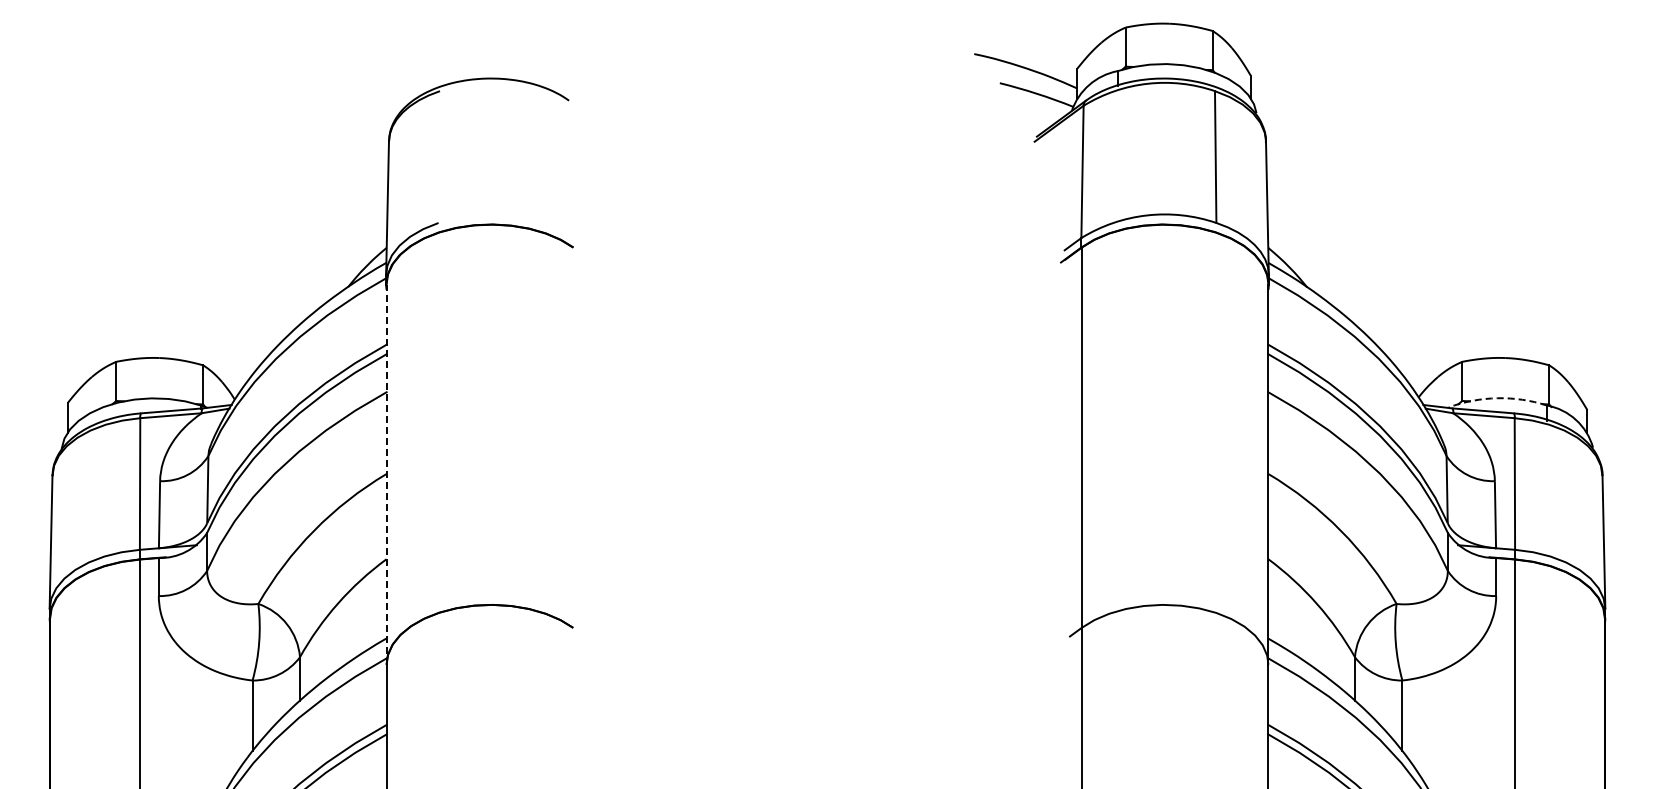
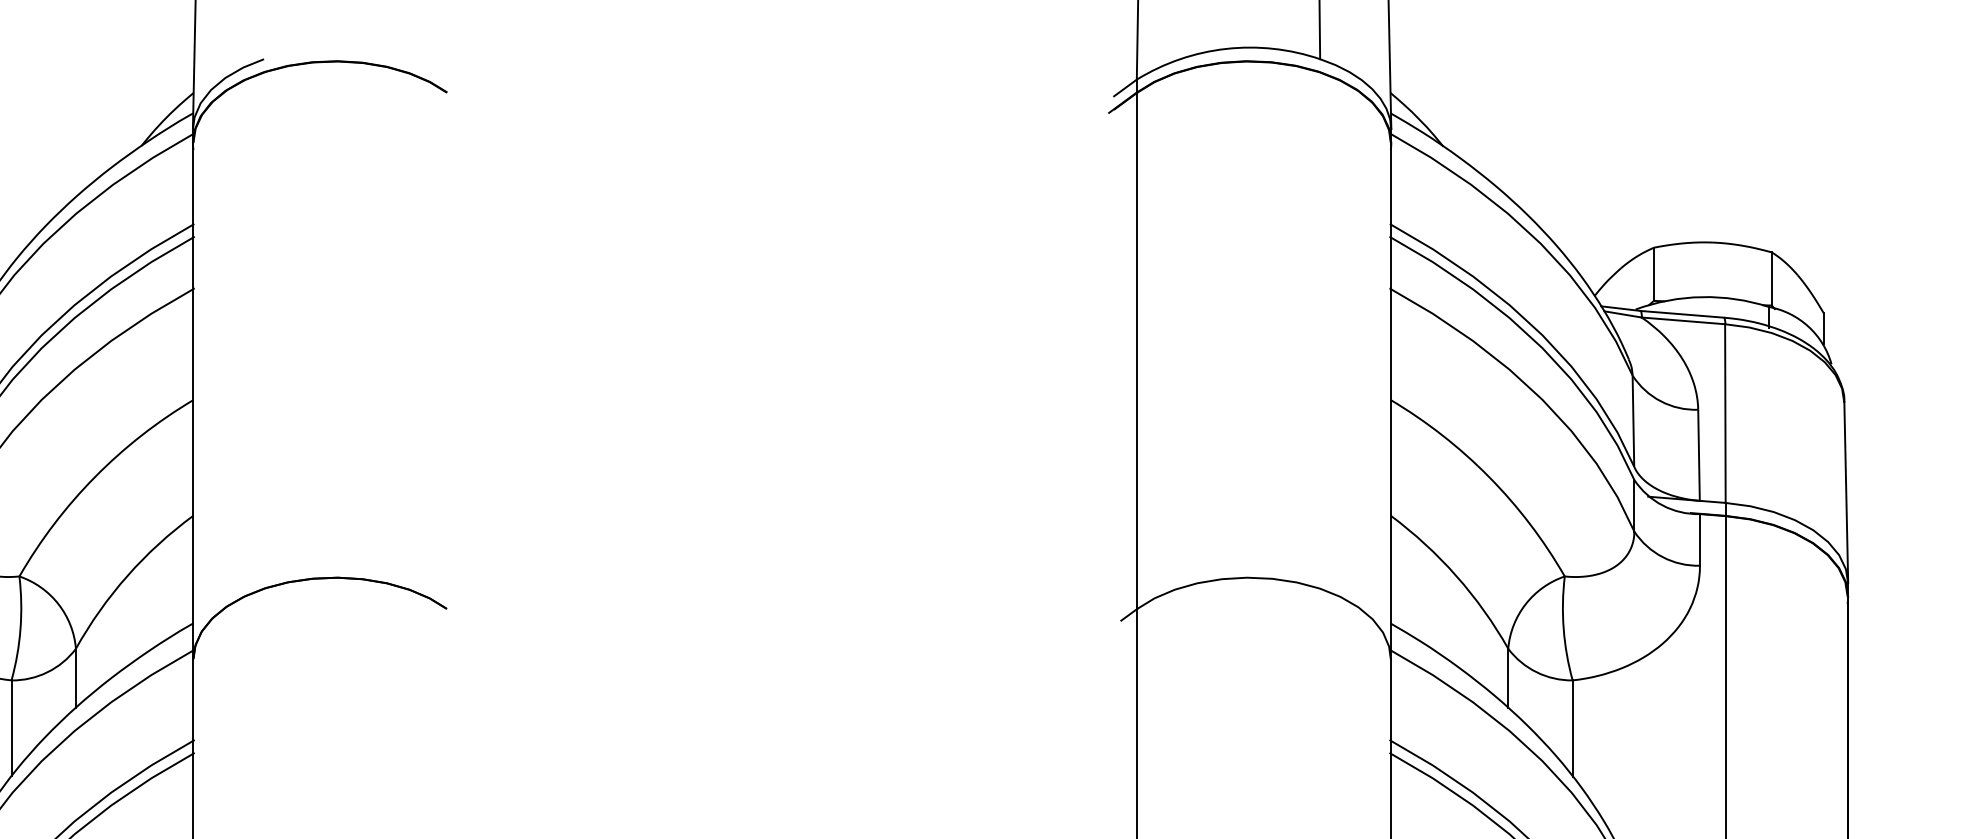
arc: (1497, 398) -> (1701, 297), dashed -> solid
line: (386, 474) -> (193, 400), dashed -> solid

